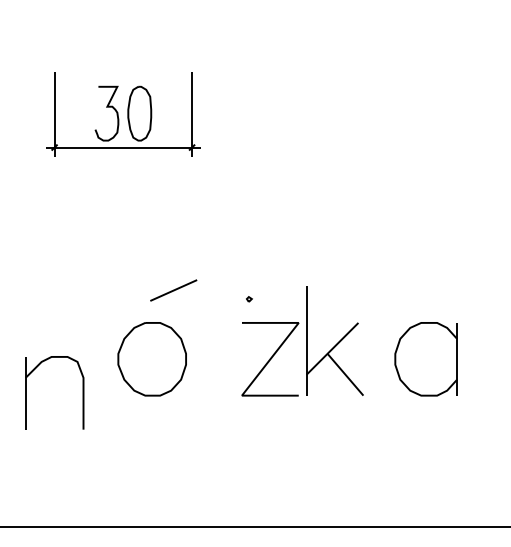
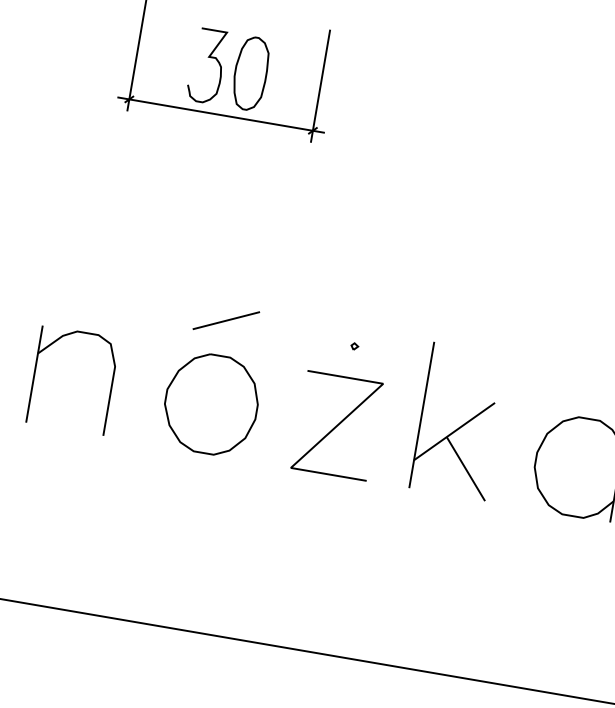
line: (173, 290) -> (226, 320), moved
curve: (270, 359) -> (337, 426), moved
part: (26, 392) -> (35, 373), moved

